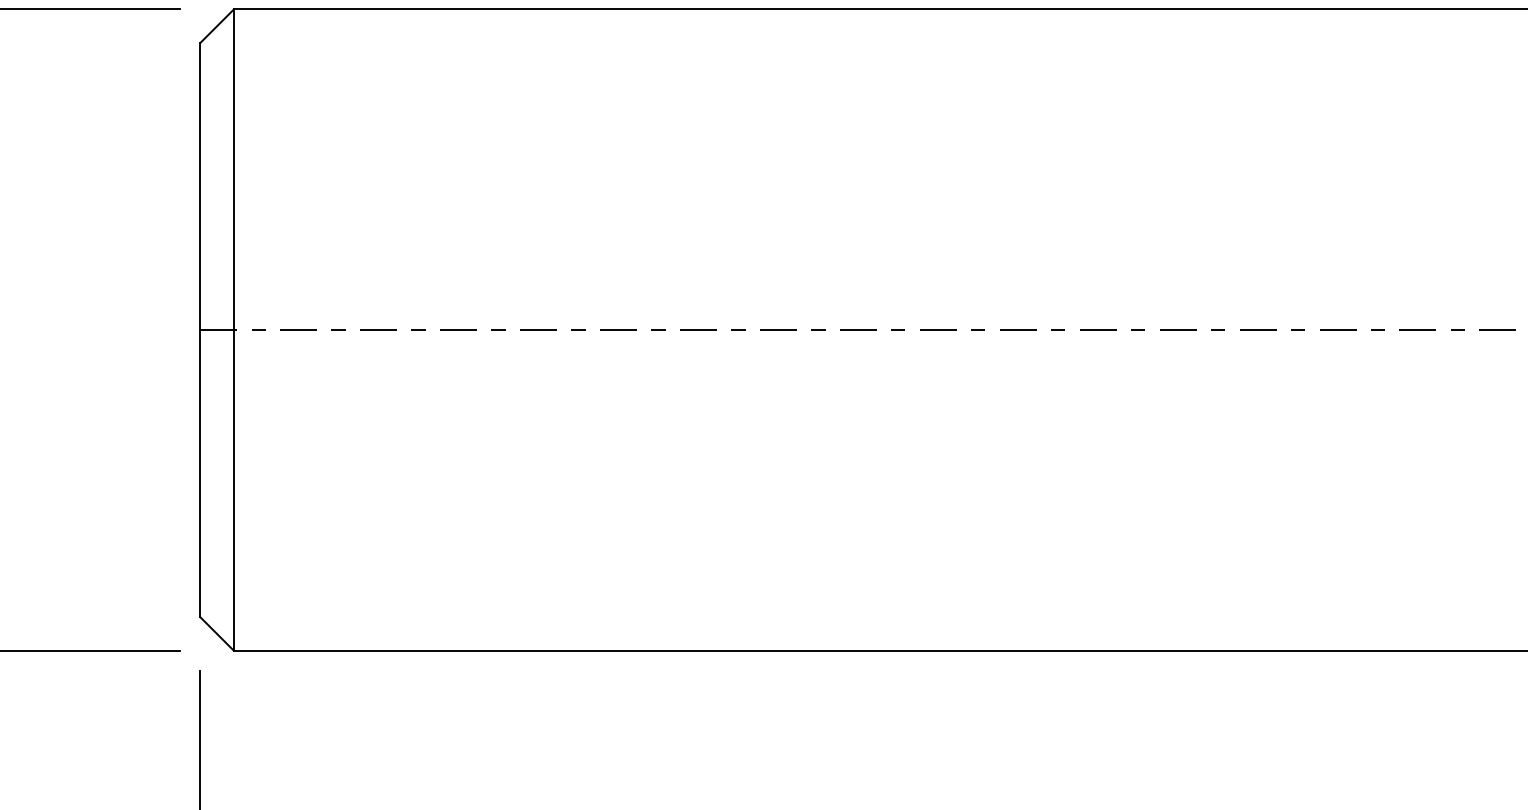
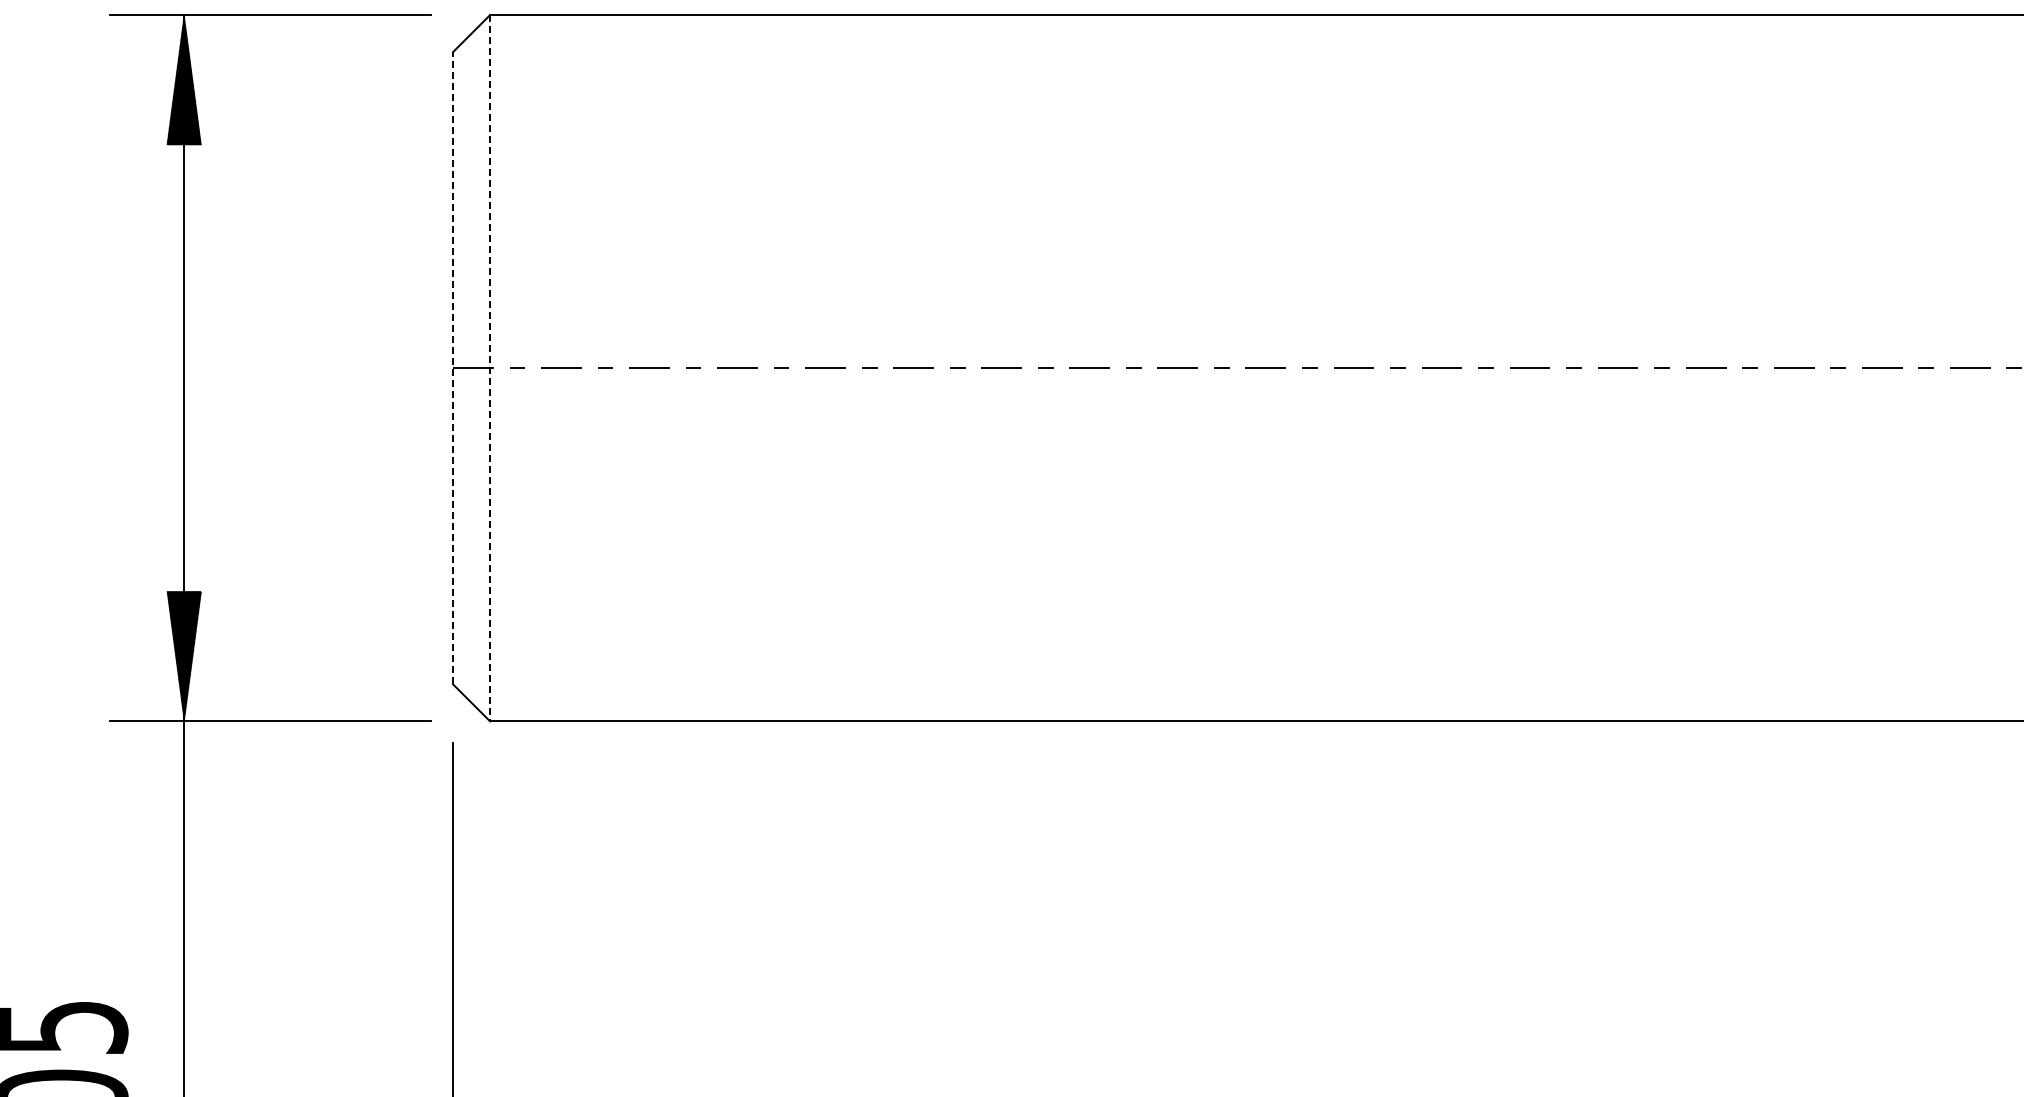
line: (200, 329) -> (453, 367), solid -> dashed
line: (234, 330) -> (490, 368), solid -> dashed

